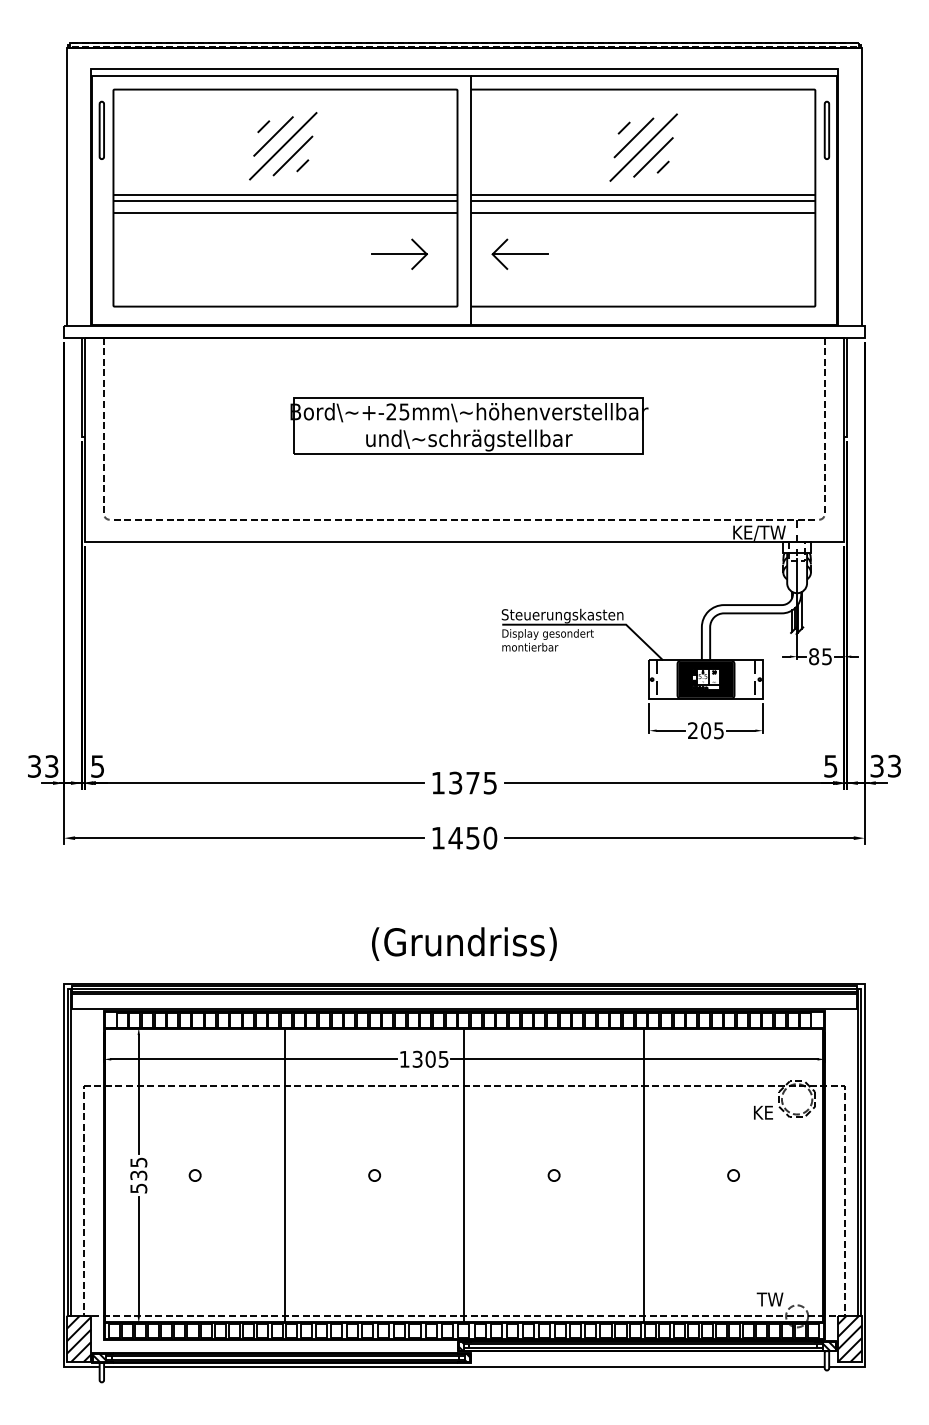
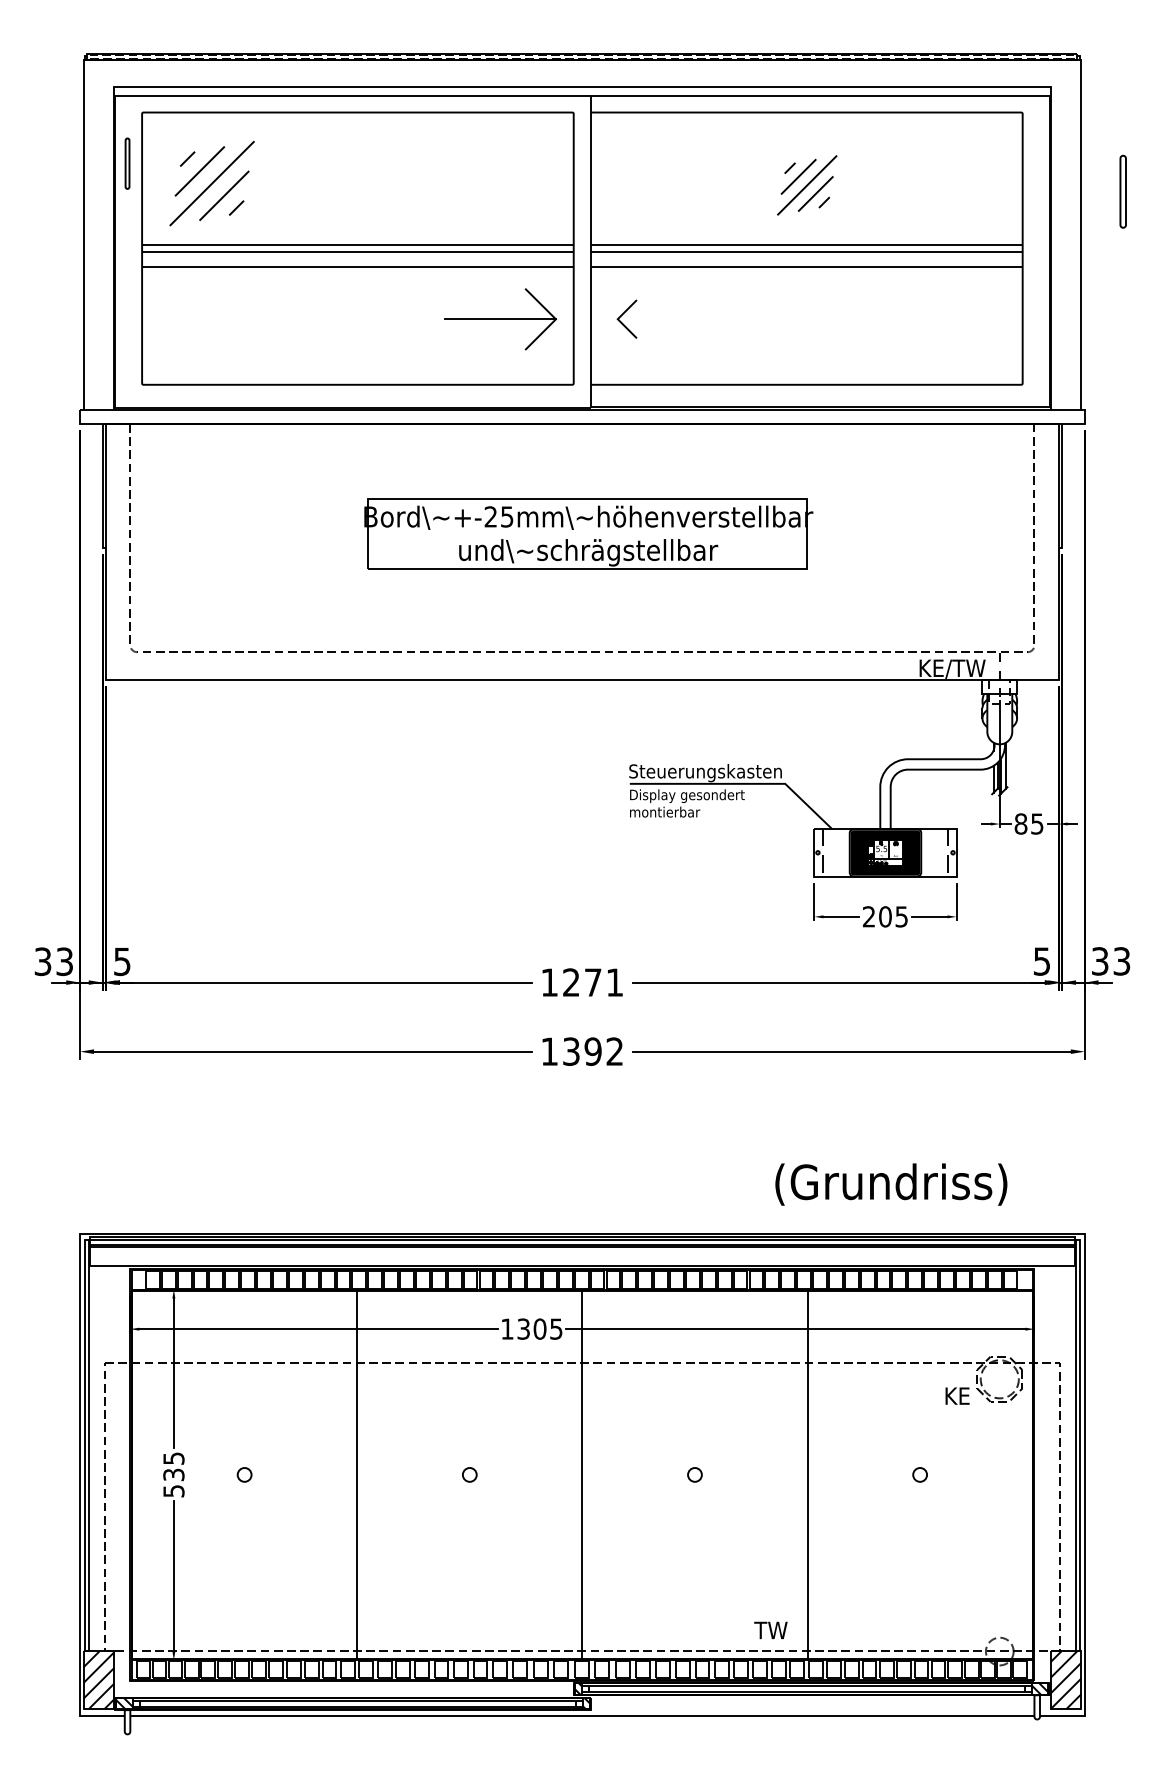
part: (101, 130) -> (127, 163), size x0.7
part: (826, 130) -> (1122, 191), moved
part: (282, 146) -> (211, 183), moved
part: (643, 147) -> (806, 185), size x0.7
part: (399, 253) -> (500, 318), size x1.6
line: (520, 254) -> (652, 319), removed
text: (472, 783) -> (592, 982), 1375 -> 1271
text: (472, 838) -> (592, 1051), 1450 -> 1392
text: (464, 944) -> (891, 1184), moved
text: (769, 1299) -> (770, 1630), moved

